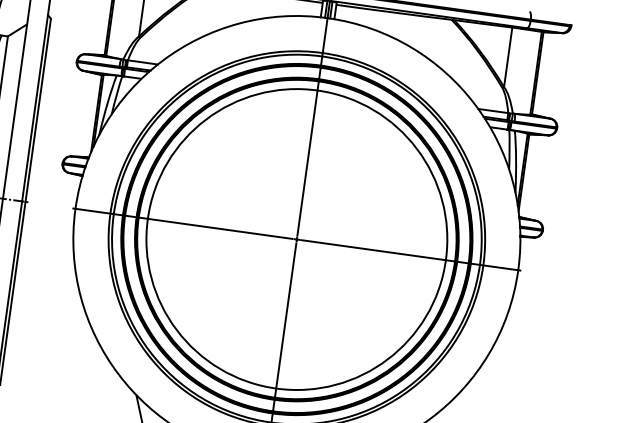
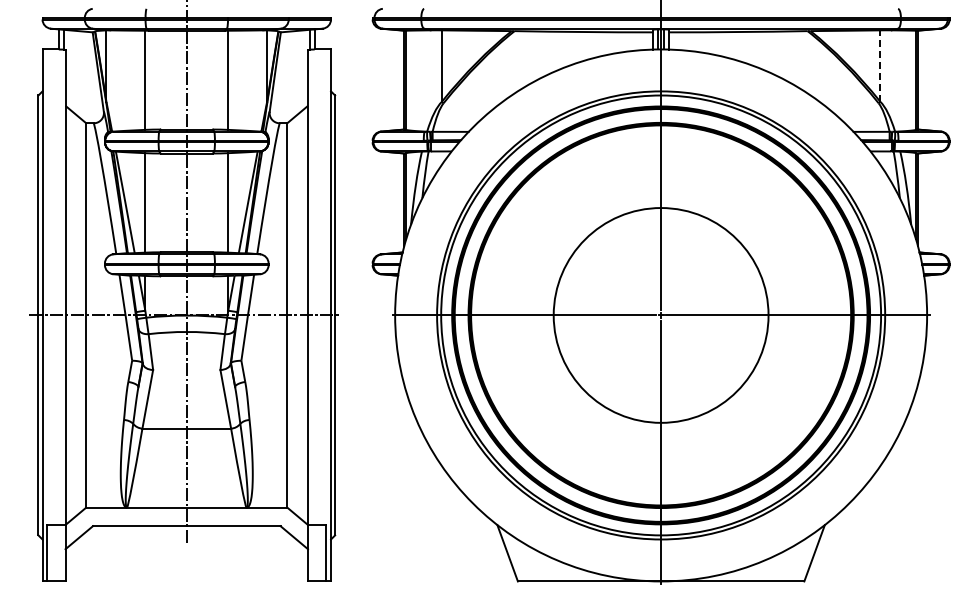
line: (508, 57) -> (880, 66), solid -> dashed
circle: (297, 239) -> (661, 315), size x0.6

